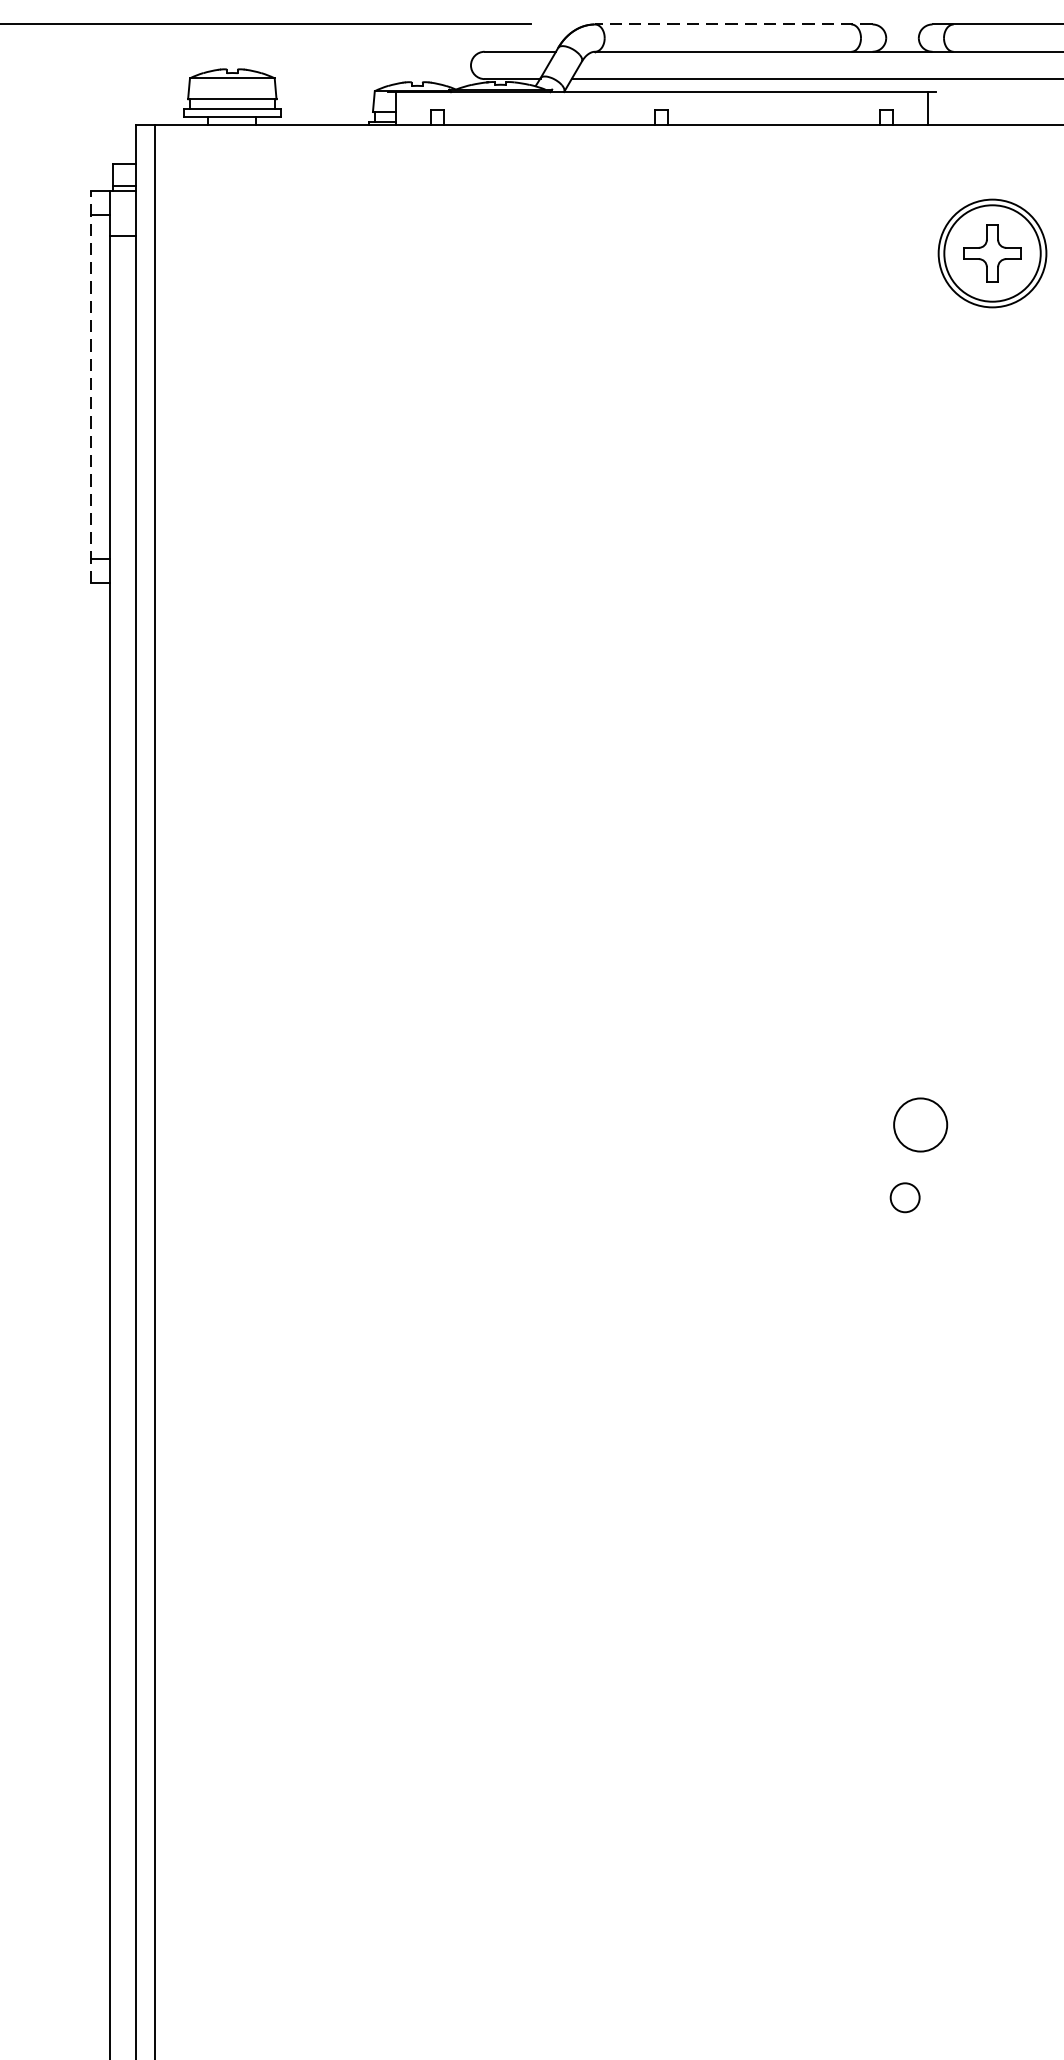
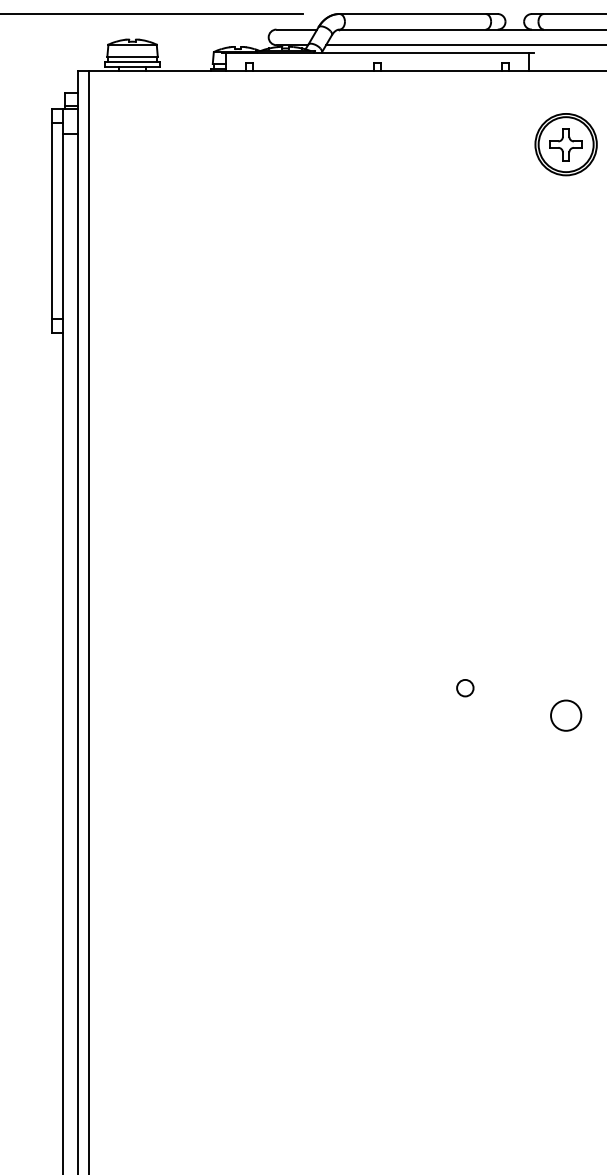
line: (733, 25) -> (418, 14), dashed -> solid
line: (90, 386) -> (51, 220), dashed -> solid
circle: (921, 1124) -> (566, 715), moved
circle: (905, 1198) -> (465, 688), moved

